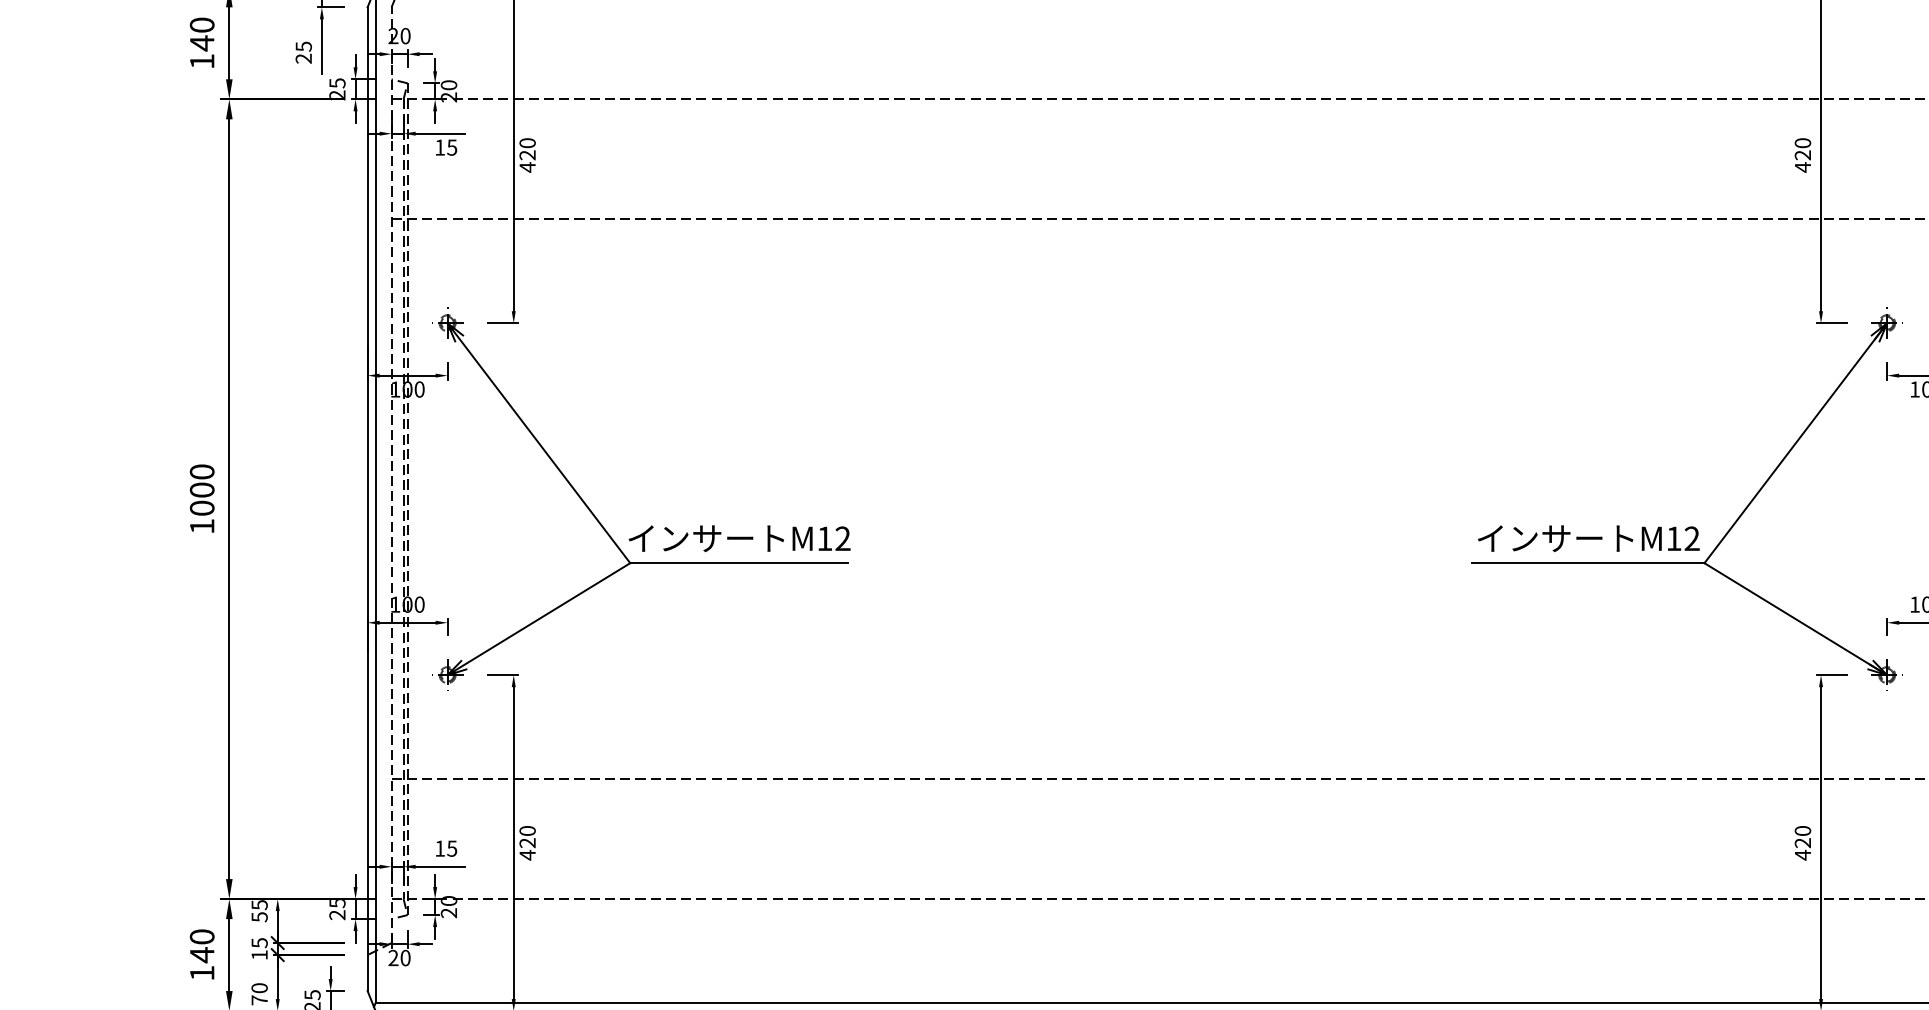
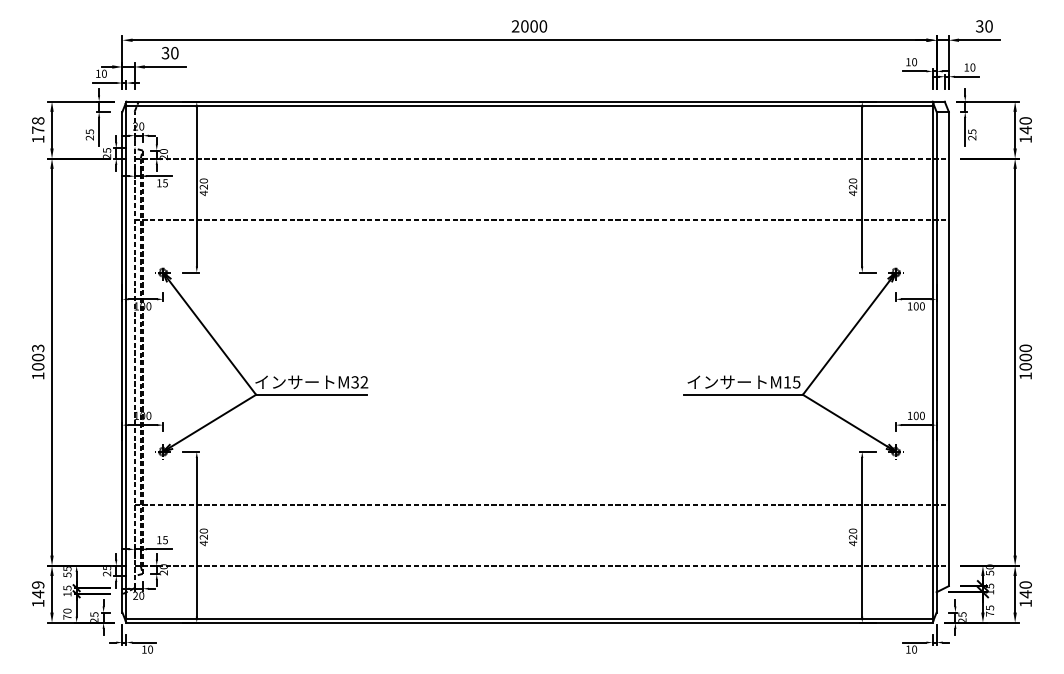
text: (202, 34) -> (38, 125), 140 -> 178
text: (202, 472) -> (38, 348), 1000 -> 1003
text: (823, 539) -> (354, 382), M12 -> M32
text: (1691, 539) -> (796, 382), M12 -> M15
text: (202, 935) -> (38, 584), 140 -> 149

